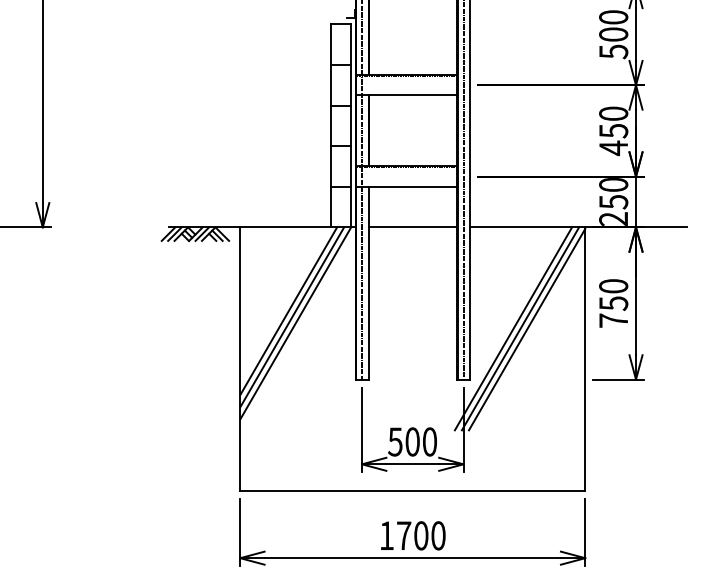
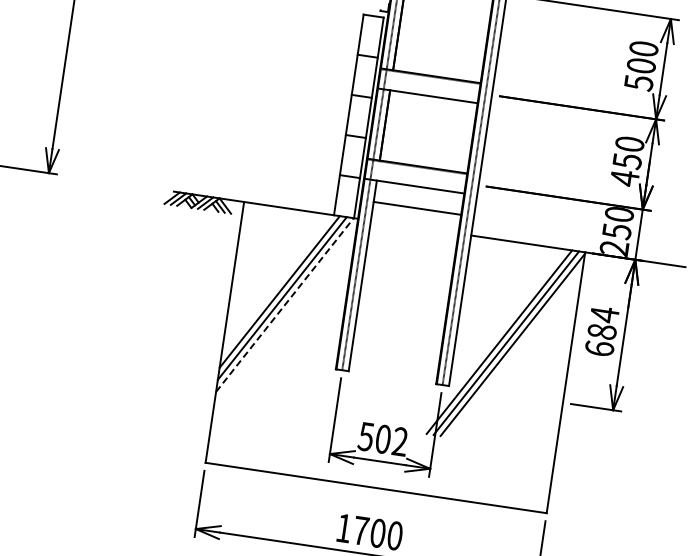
line: (412, 227) -> (417, 208), moved
text: (613, 302) -> (602, 330), 750 -> 684
line: (295, 323) -> (284, 305), solid -> dashed
text: (429, 441) -> (399, 441), 500 -> 502

